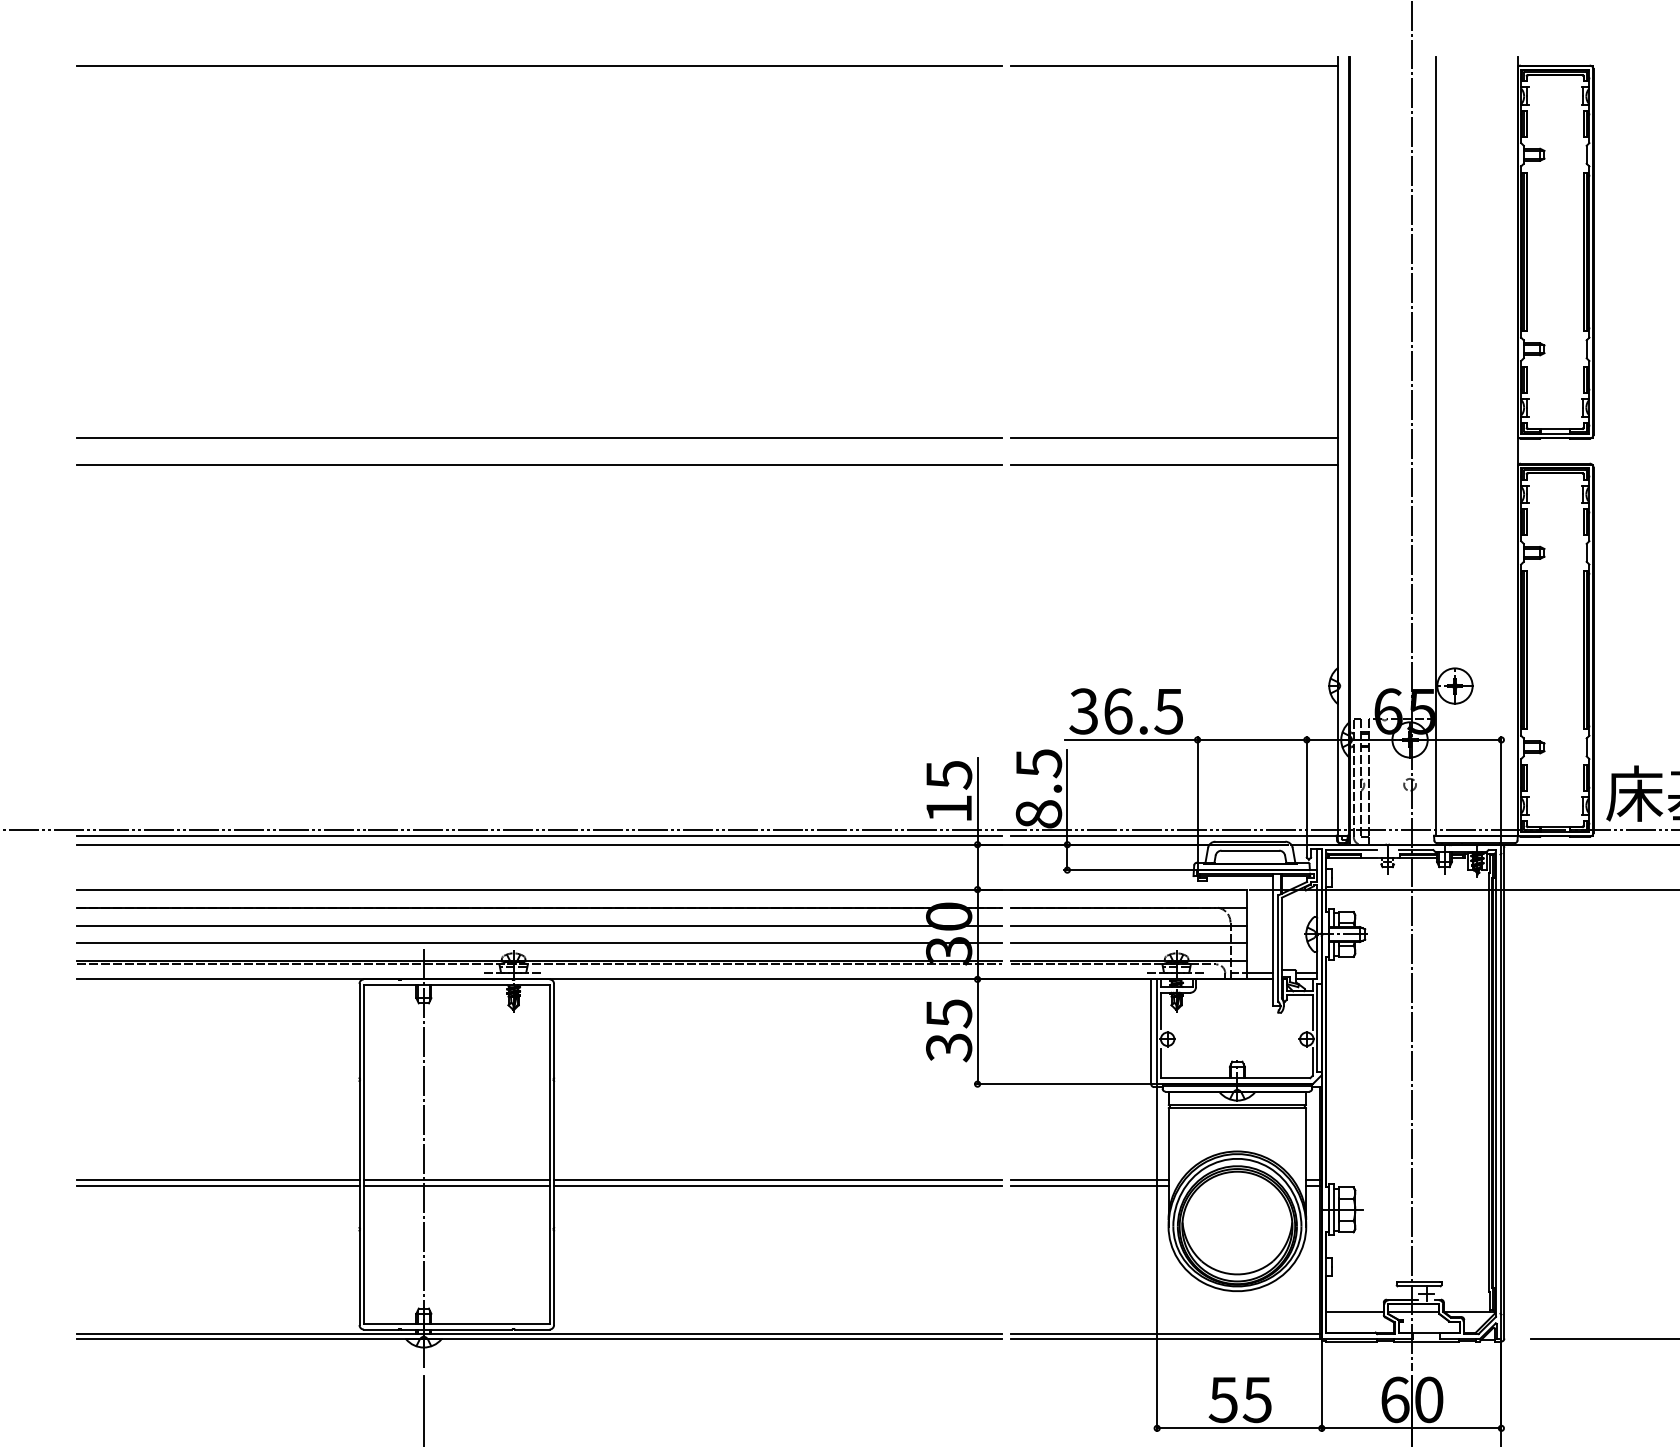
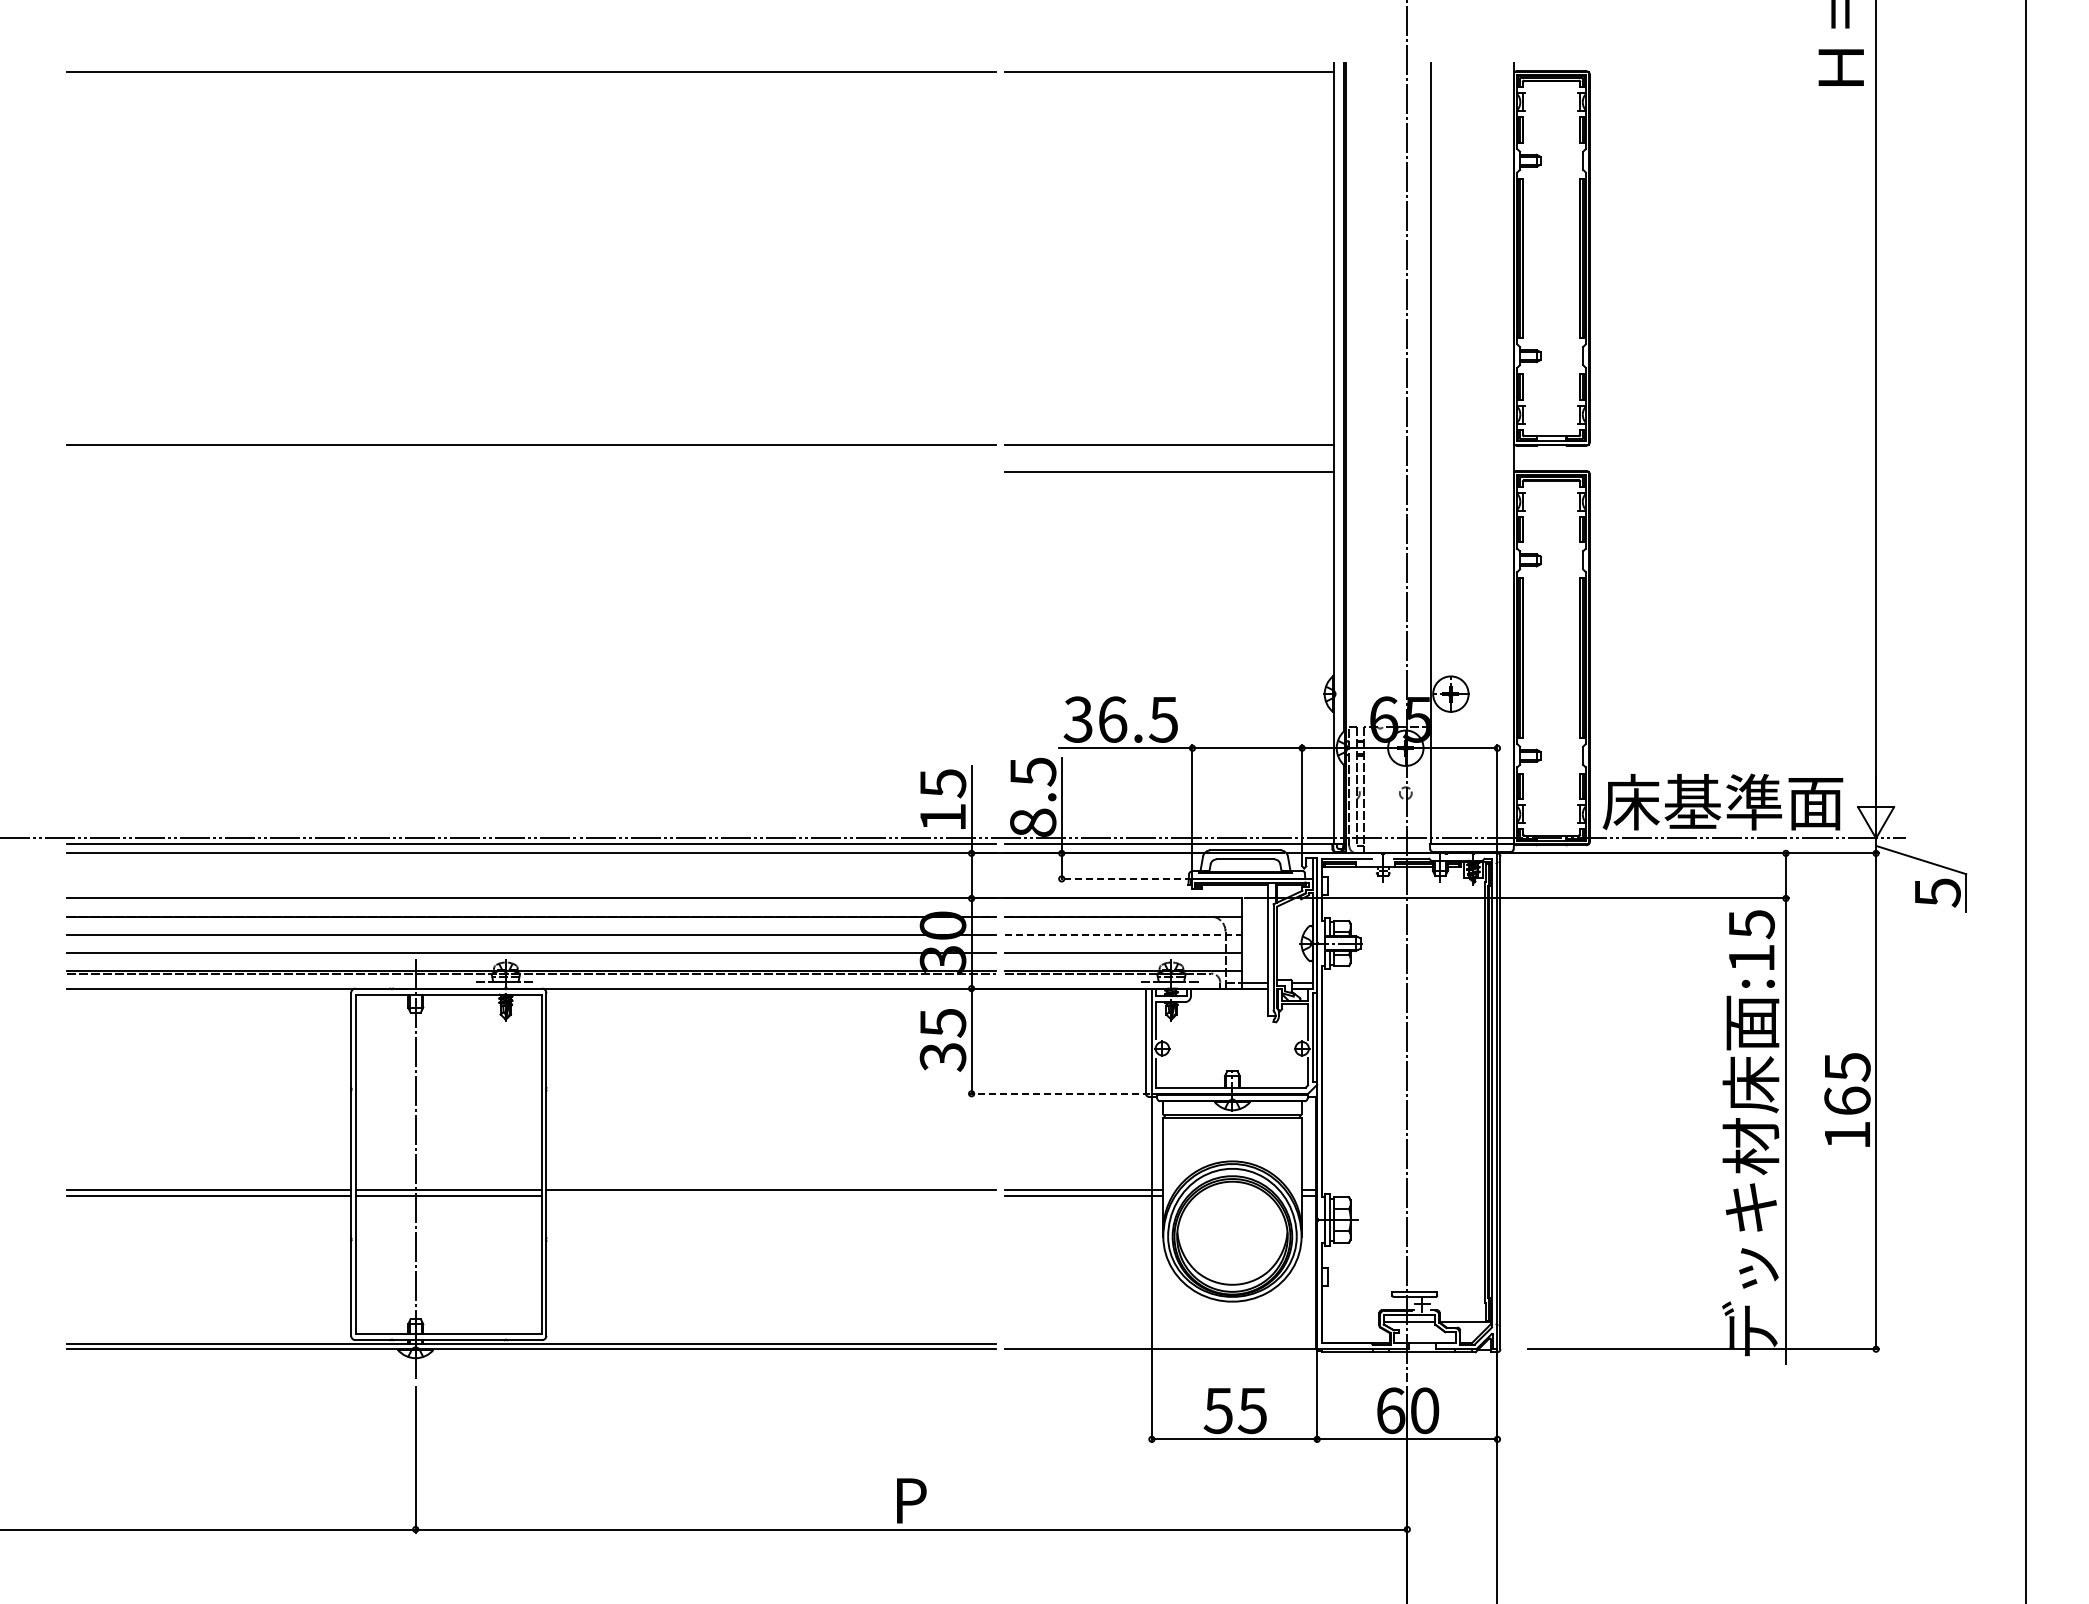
line: (539, 464) -> (531, 471), removed
line: (1130, 869) -> (1125, 878), solid -> dashed
line: (1128, 925) -> (1123, 934), solid -> dashed
line: (1065, 1083) -> (1059, 1093), solid -> dashed
line: (777, 1185) -> (770, 1195), removed
line: (1354, 1311) -> (1350, 1322), removed
line: (1164, 1333) -> (1159, 1344), removed

